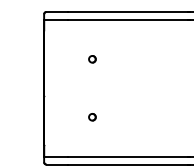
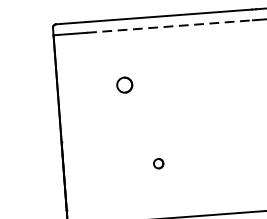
line: (127, 19) -> (169, 26), solid -> dashed
part: (92, 59) -> (124, 85), size x1.6
part: (92, 117) -> (158, 164), moved

